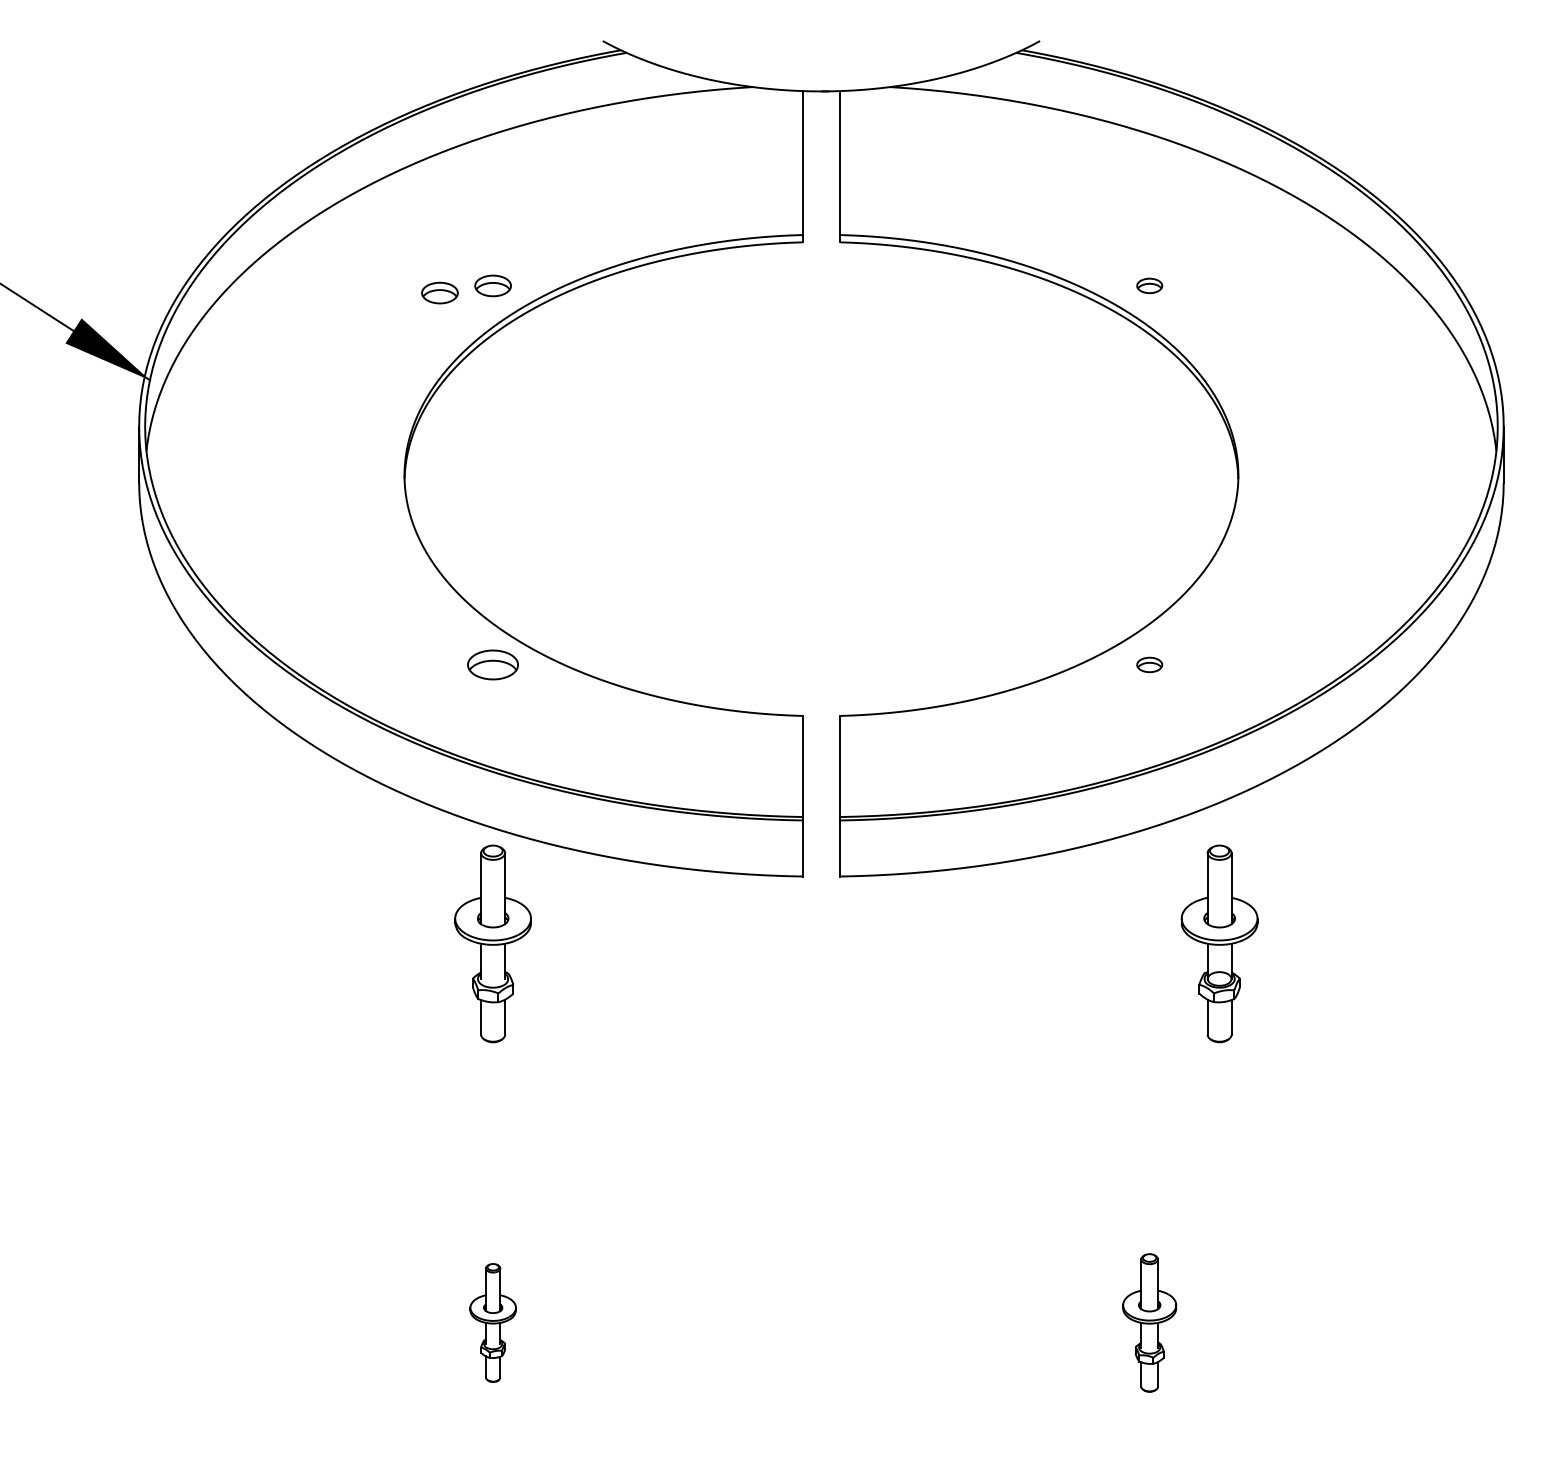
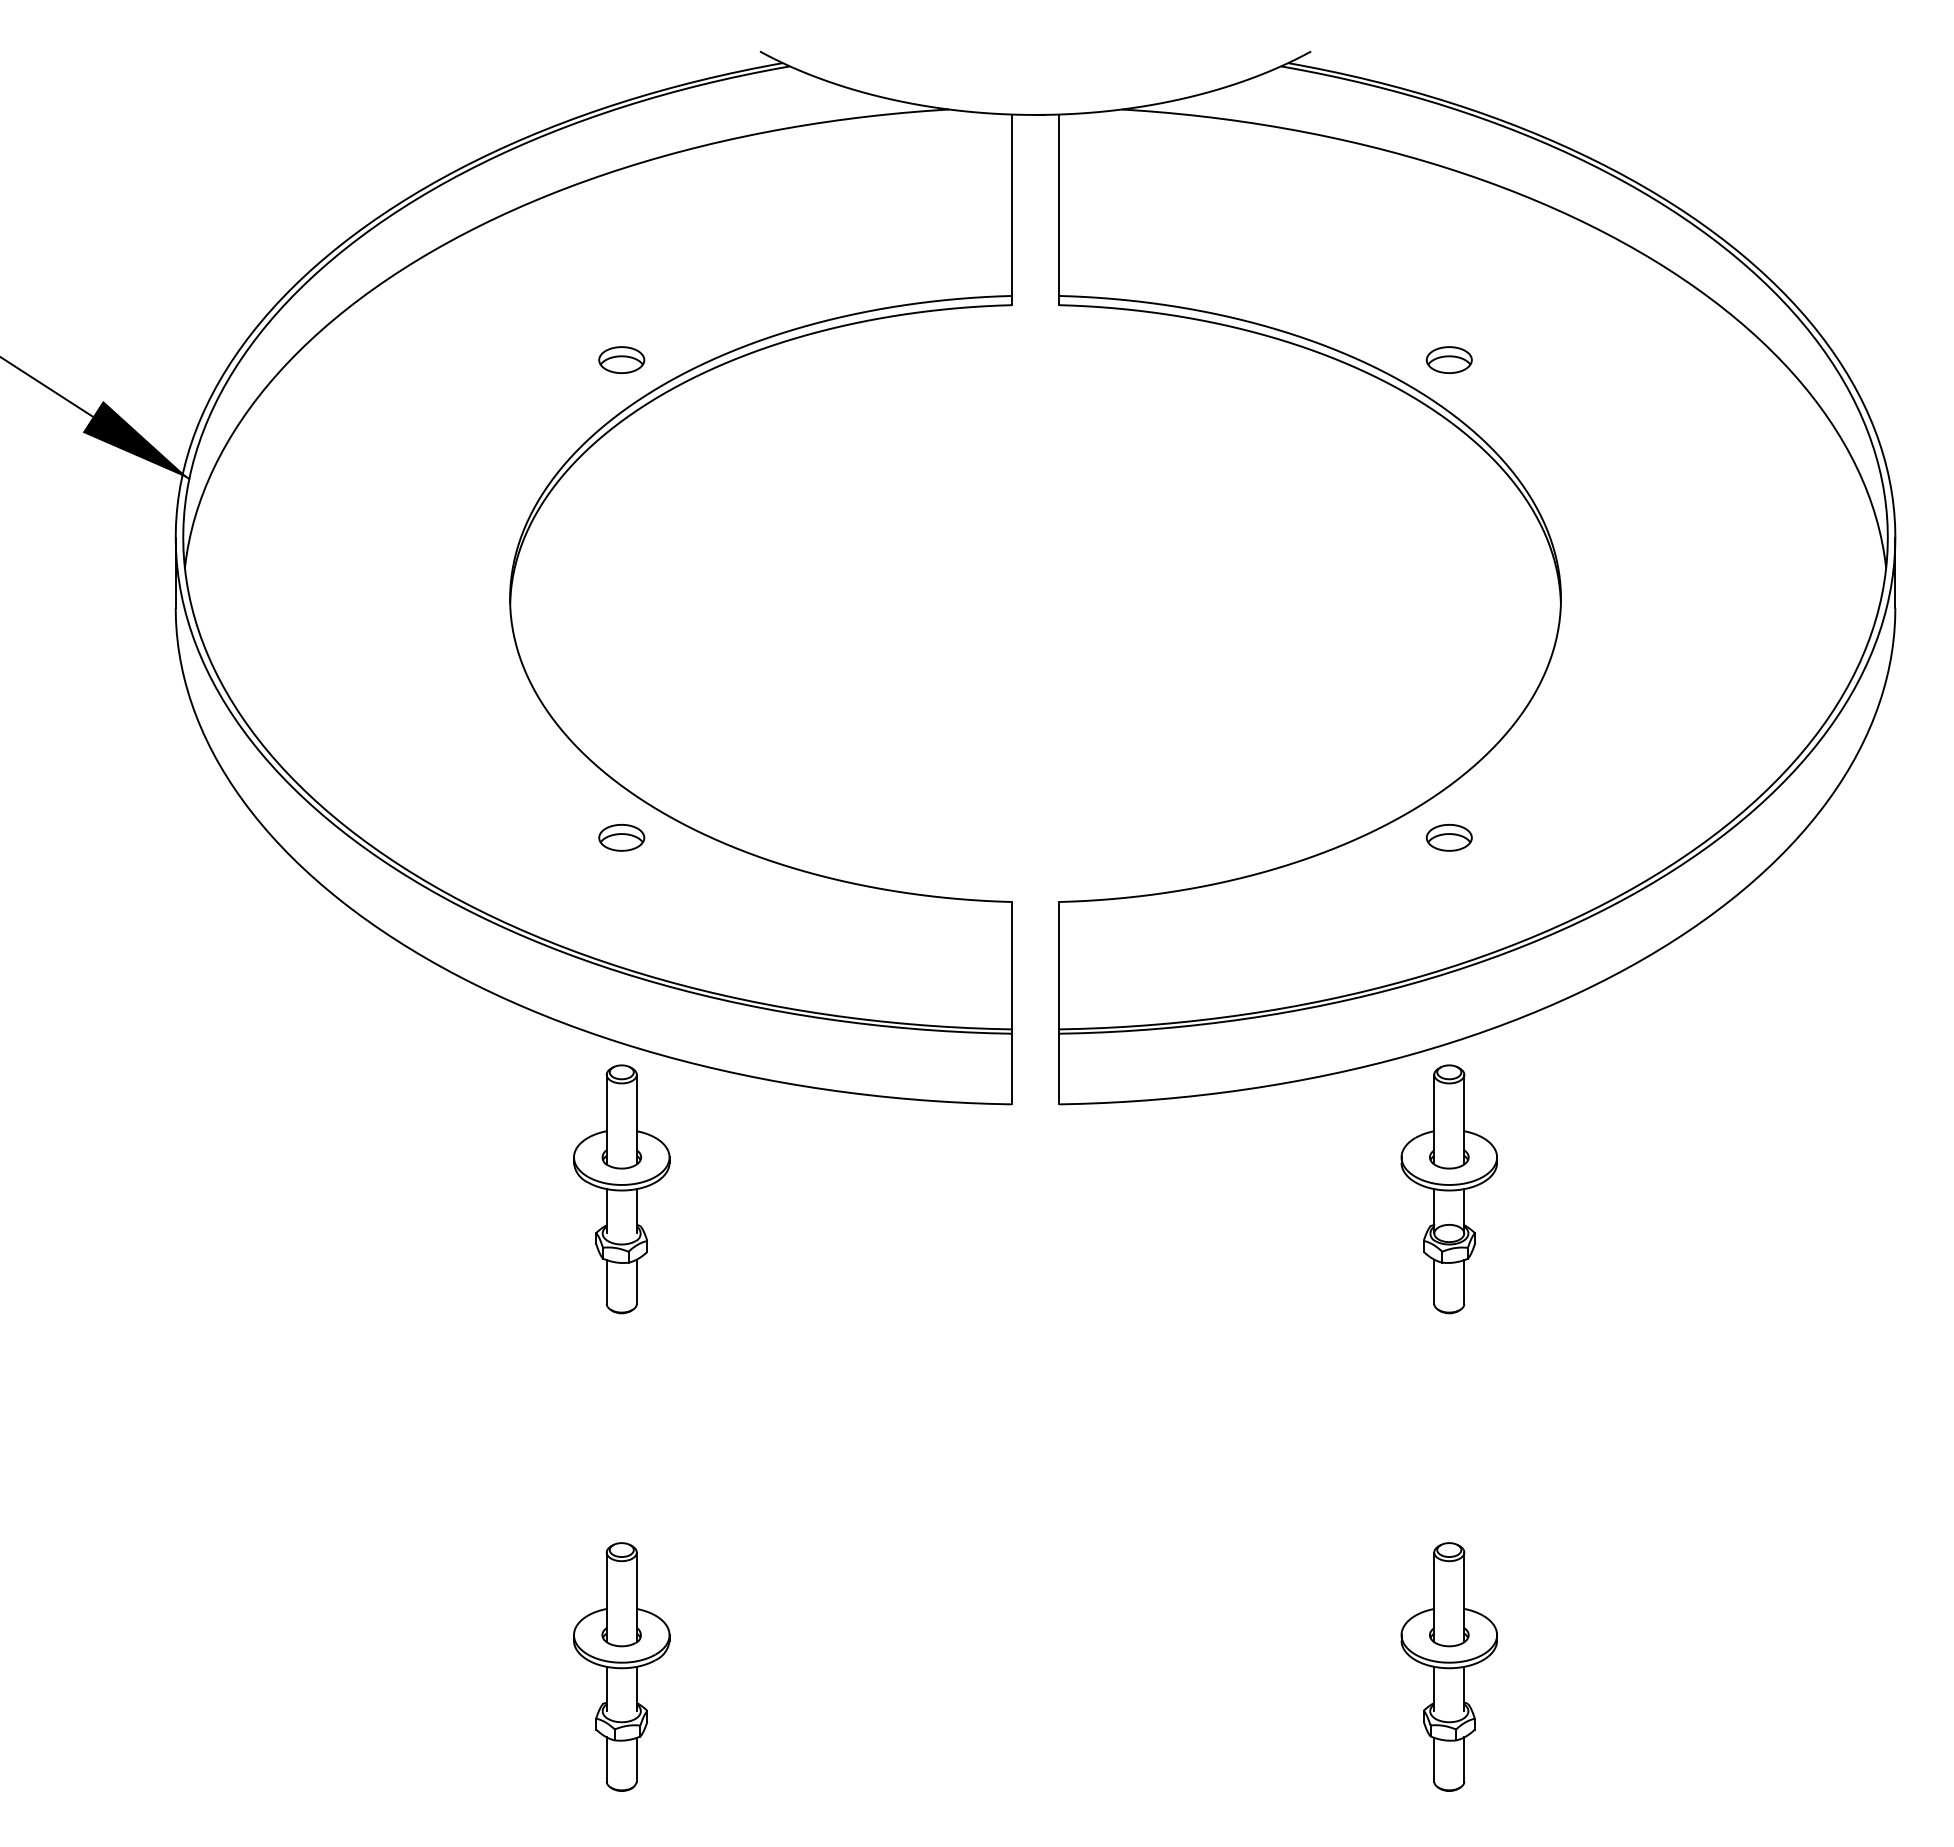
part: (1149, 285) -> (1448, 359), size x1.43
part: (439, 292) -> (554, 368), removed
part: (492, 664) -> (621, 837), size x0.71
part: (1149, 664) -> (1448, 837), size x1.43
part: (1218, 944) -> (1448, 1189), moved
part: (492, 1322) -> (621, 1666), size x1.67
part: (1149, 1322) -> (1448, 1666), size x1.43

